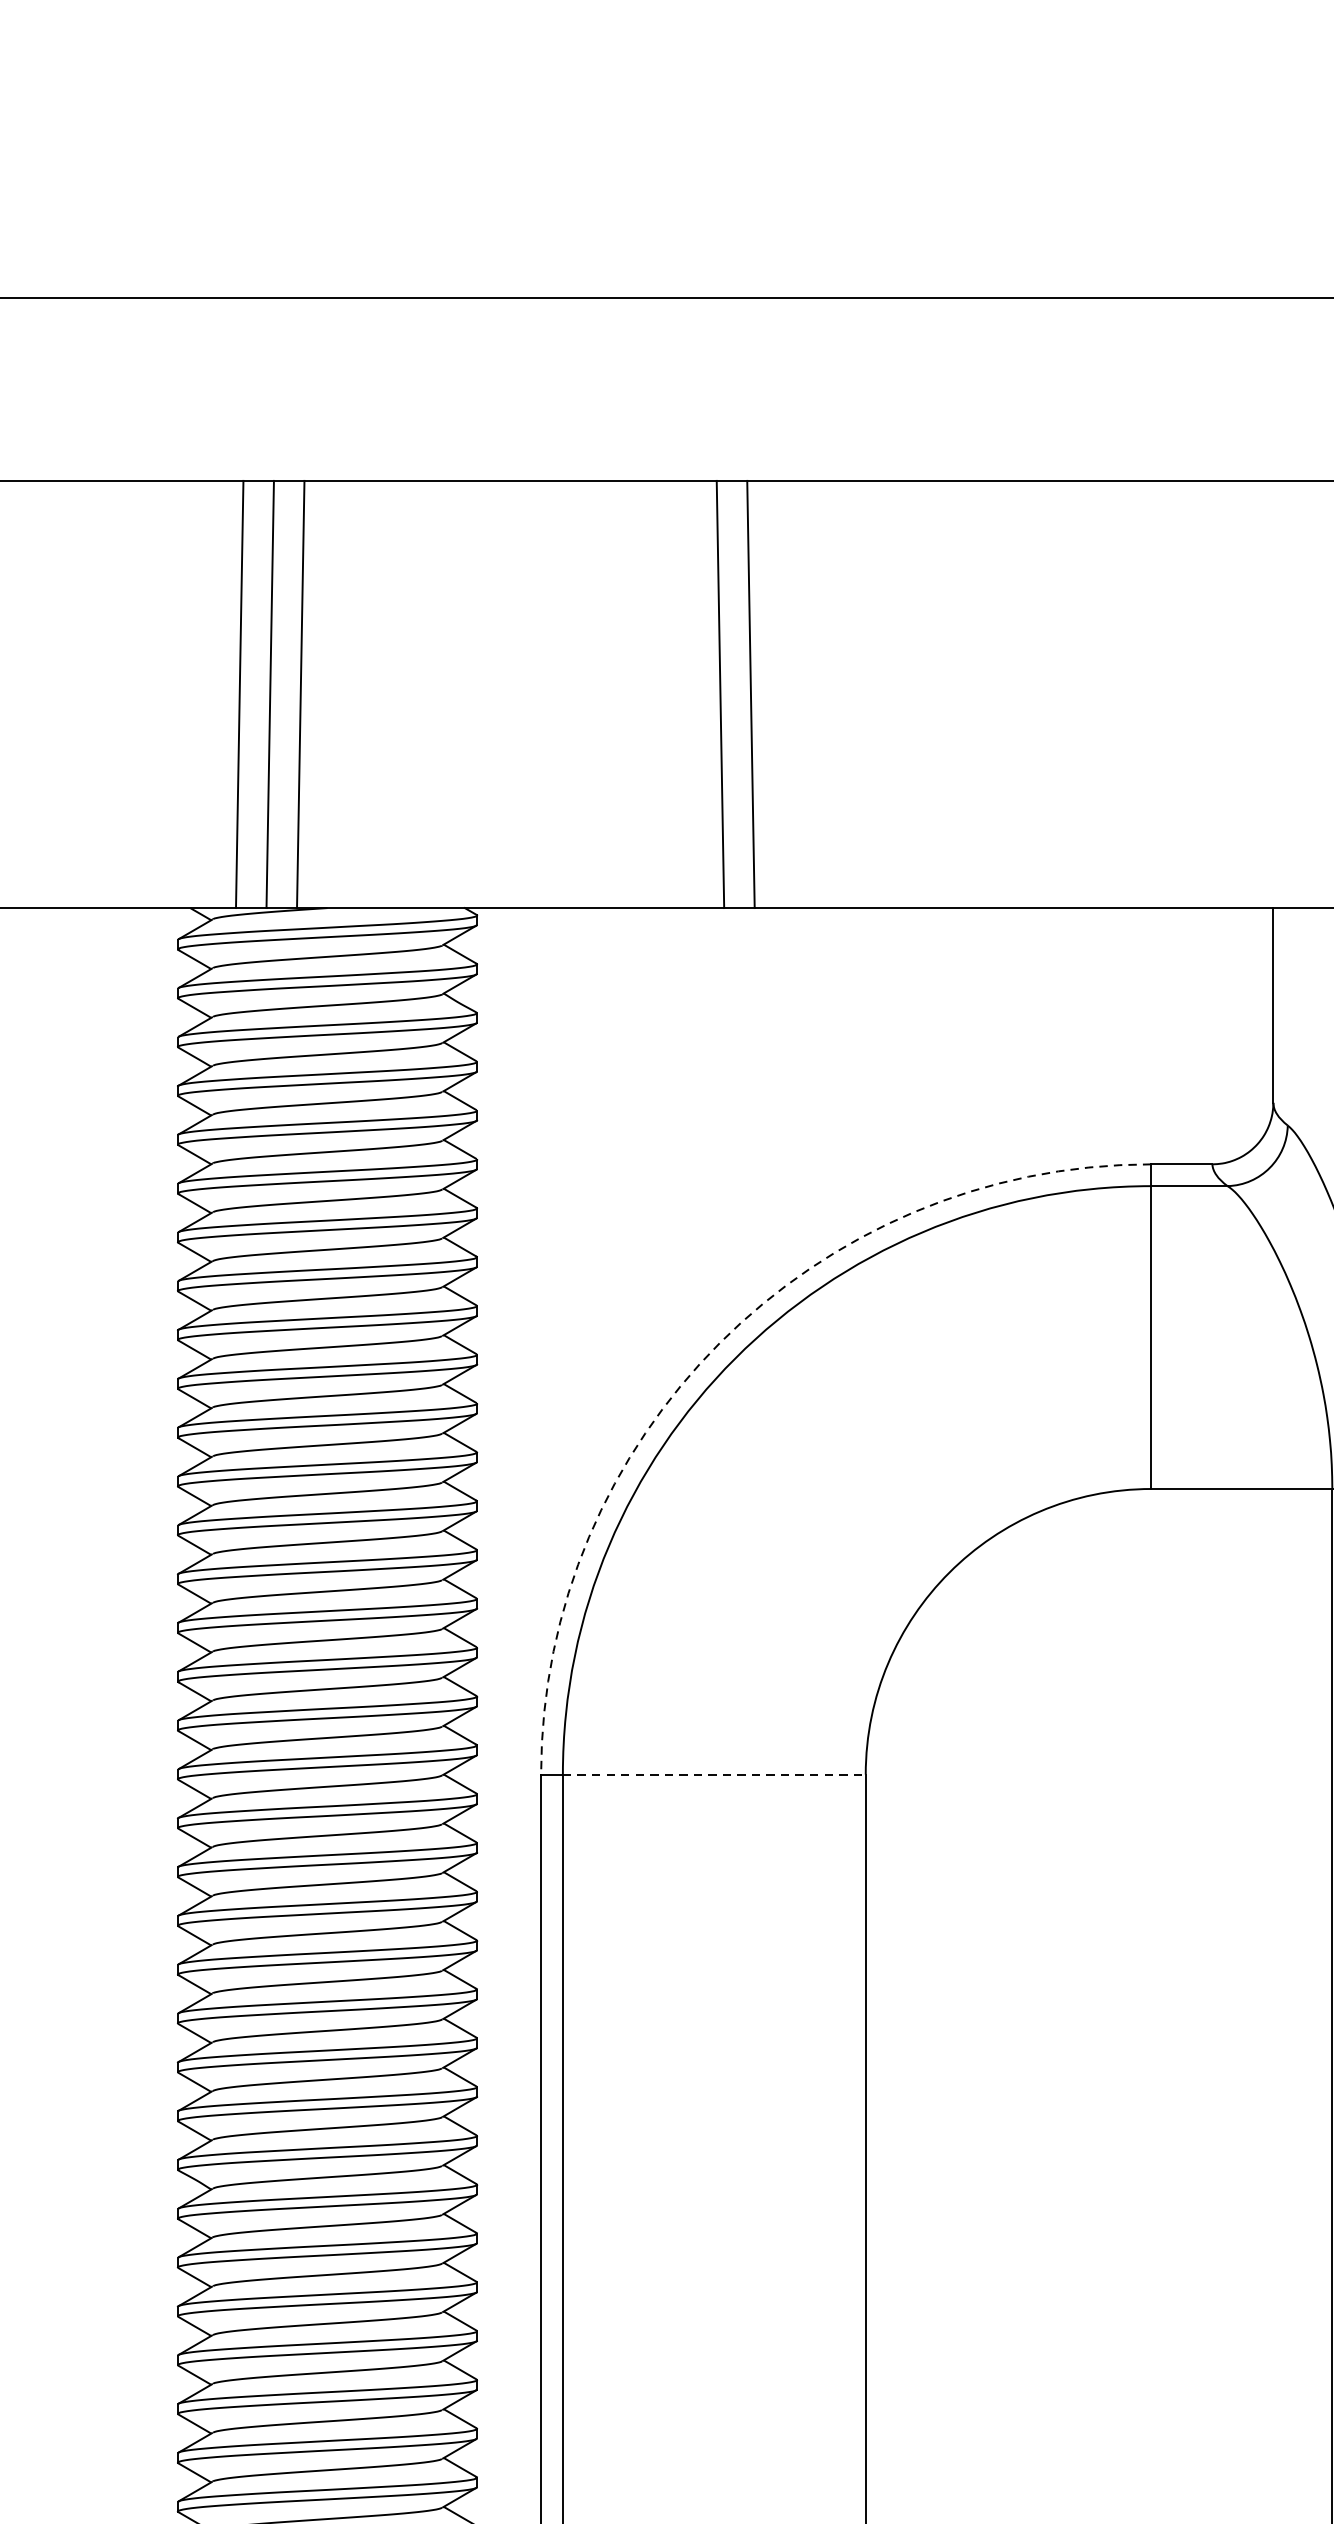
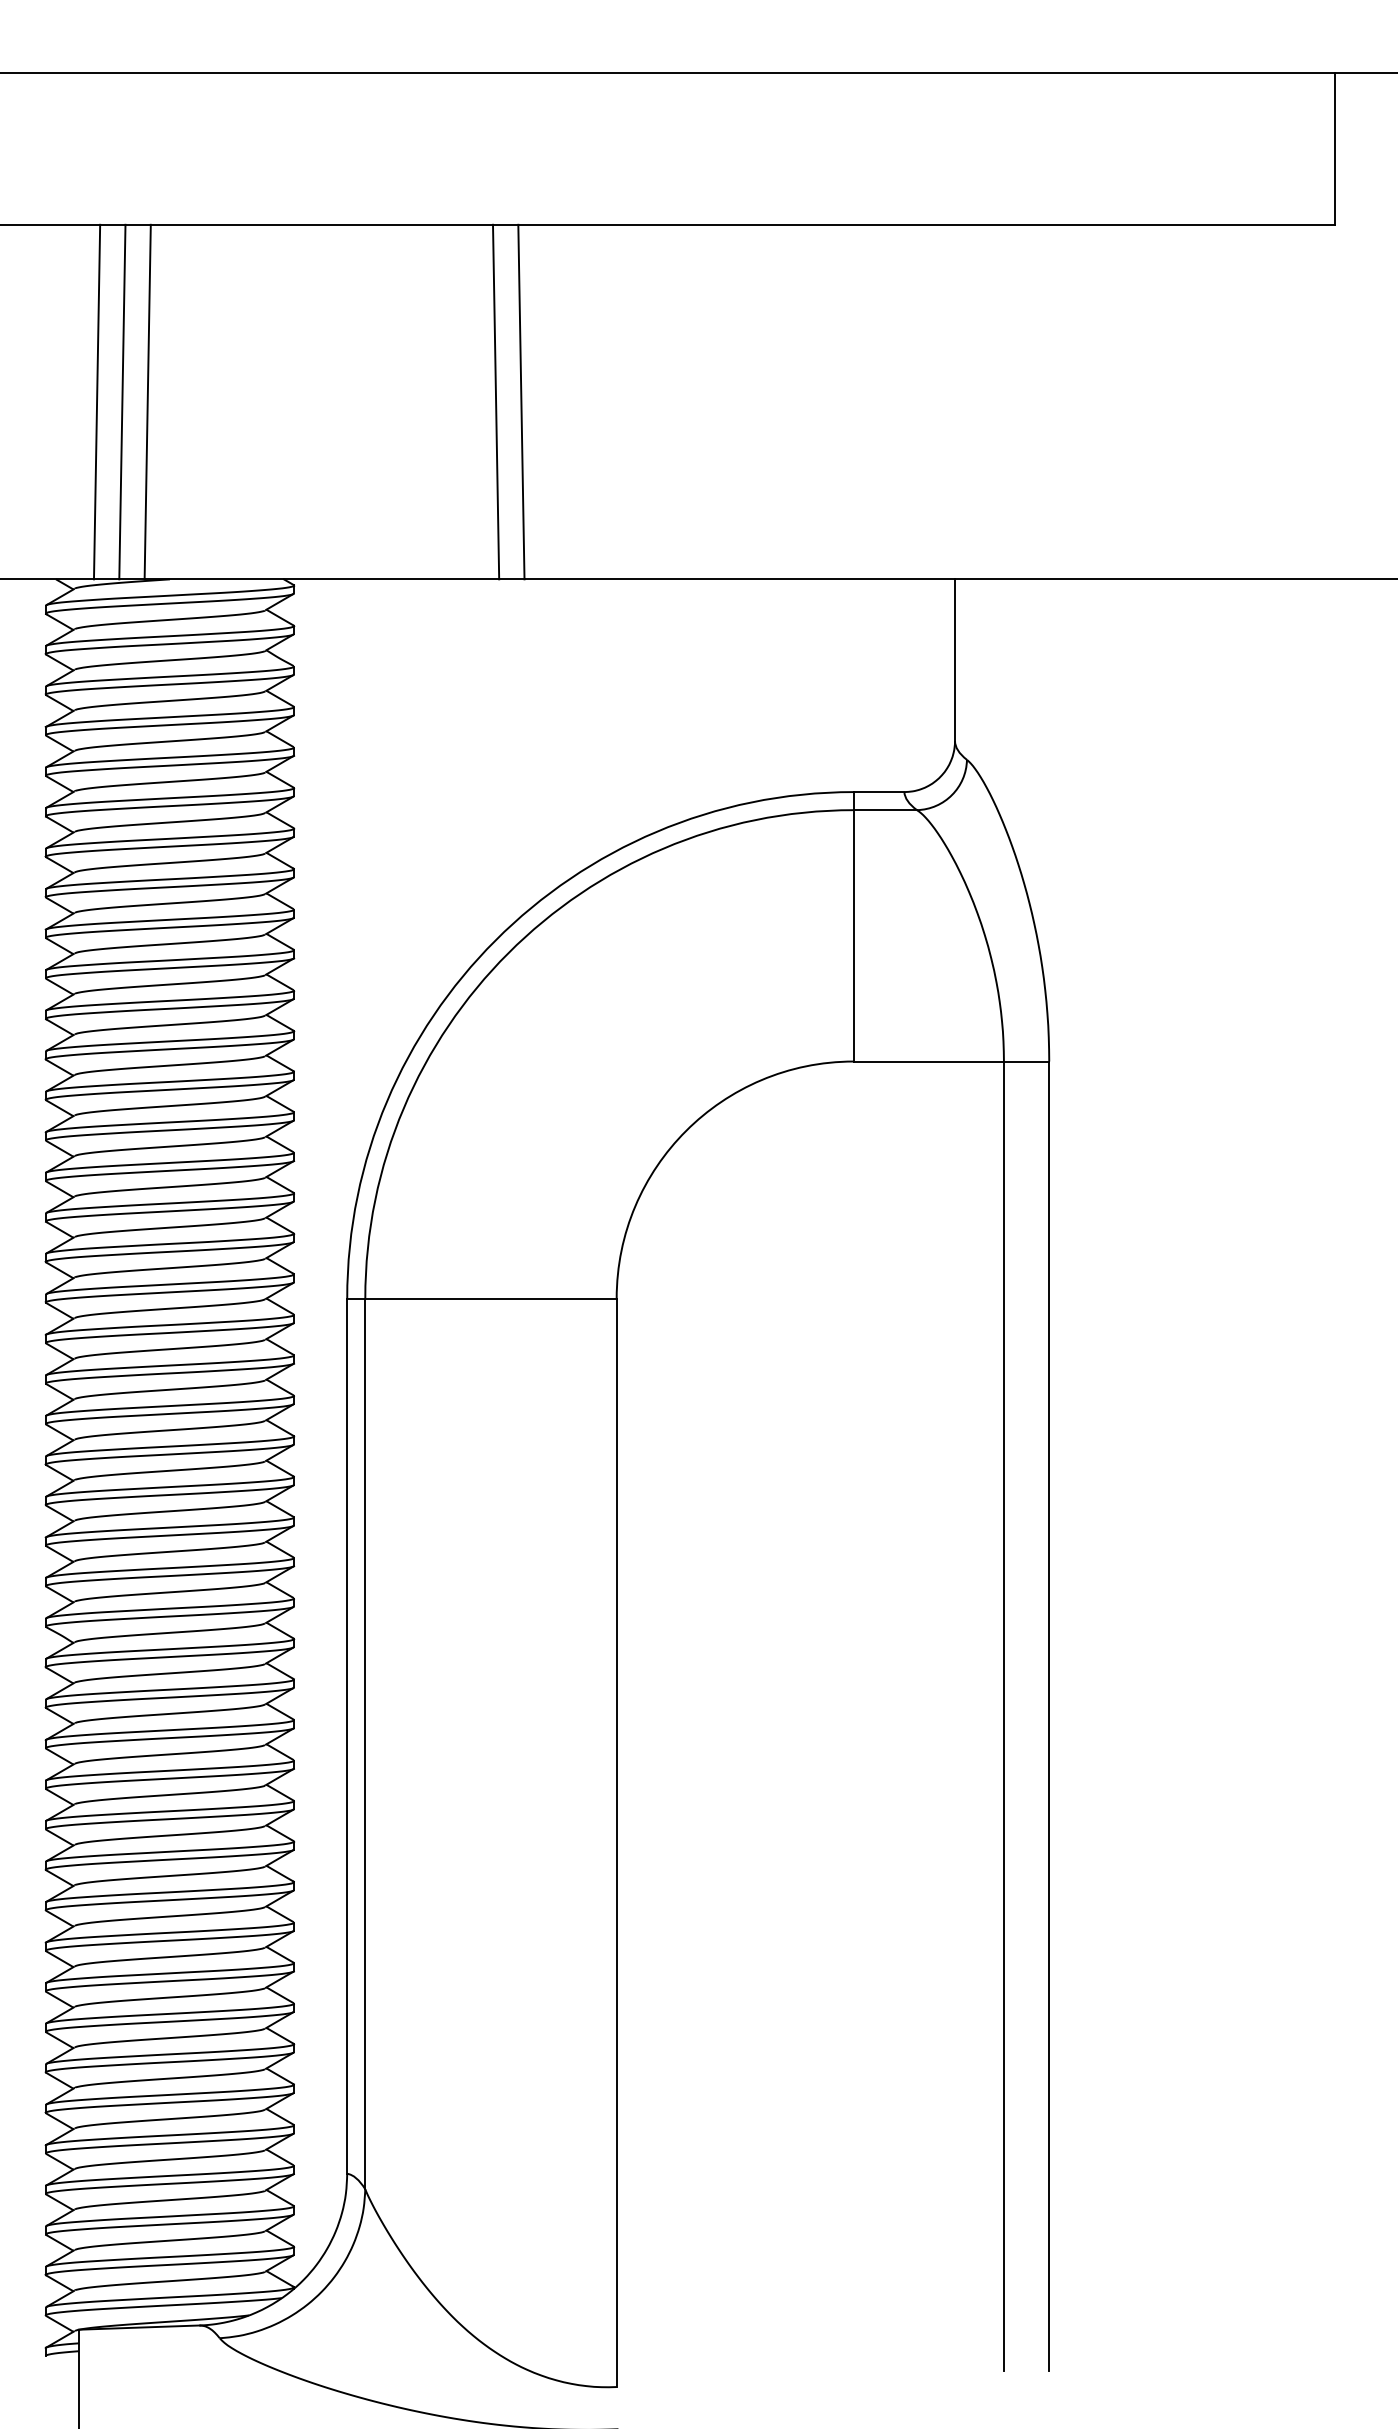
arc: (719, 1343) -> (495, 940), dashed -> solid
line: (714, 1774) -> (491, 1298), dashed -> solid

